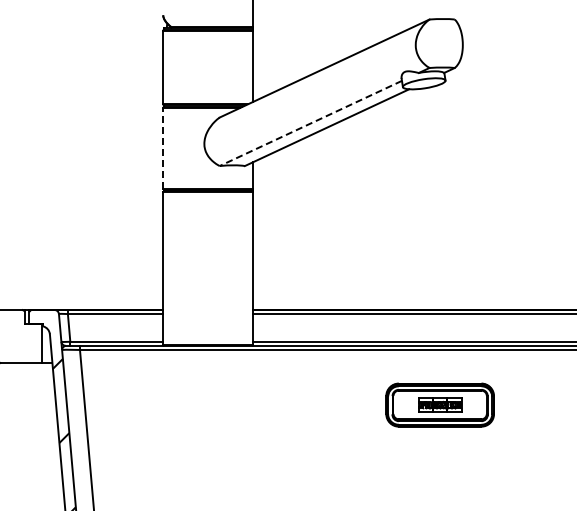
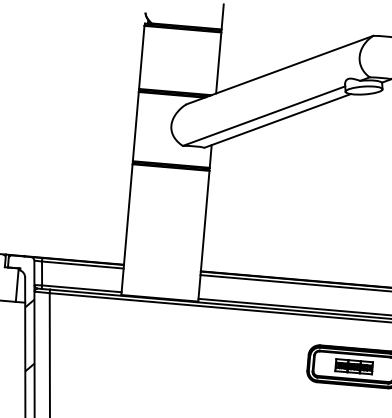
line: (310, 123) -> (263, 116), dashed -> solid
line: (163, 147) -> (136, 125), dashed -> solid

